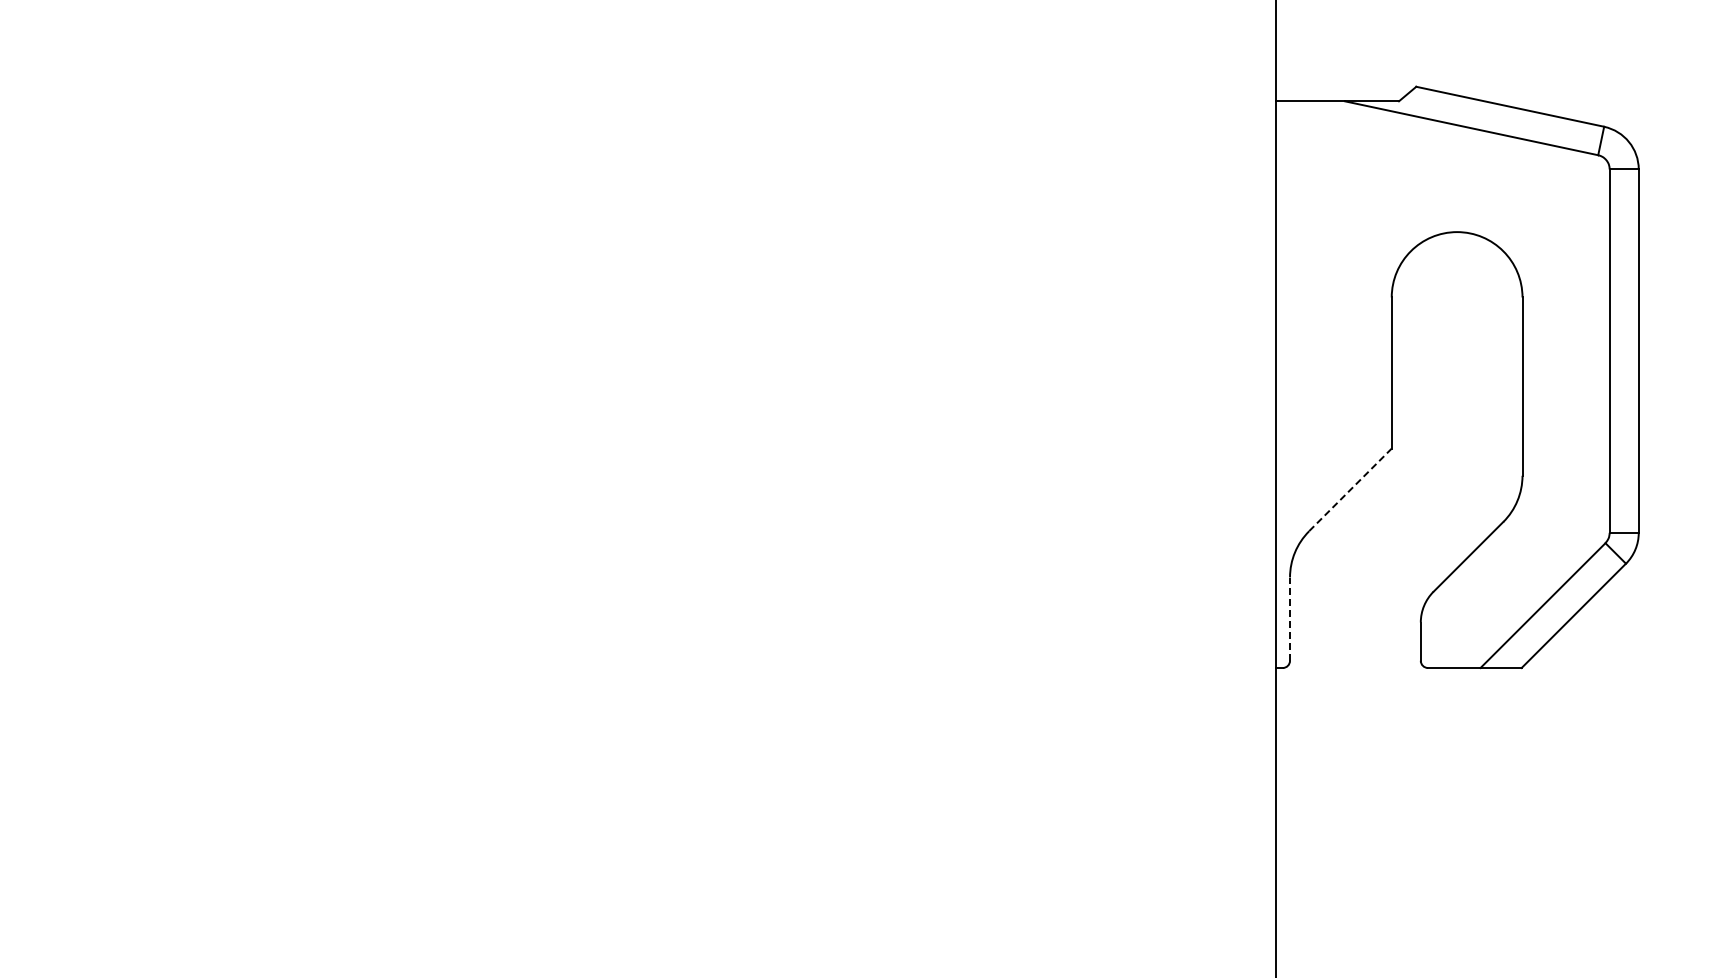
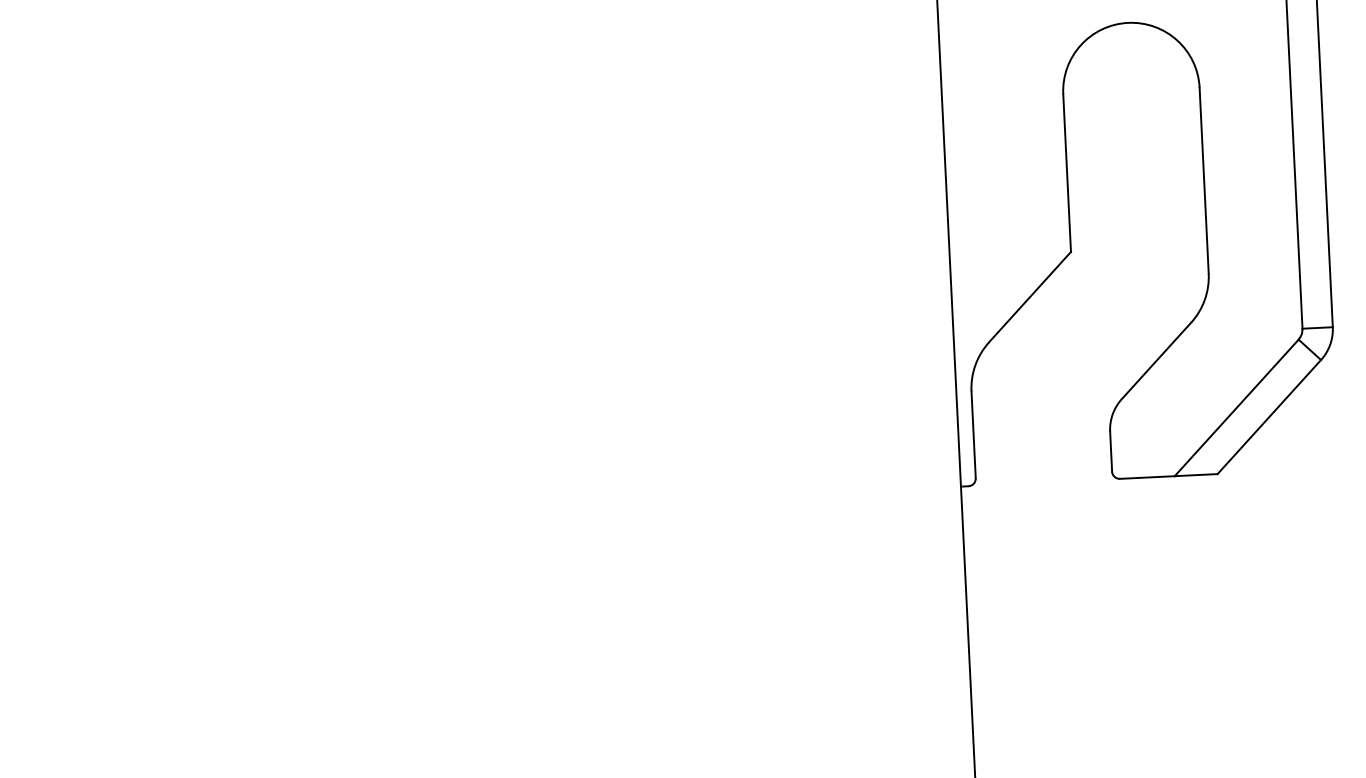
line: (1350, 489) -> (1030, 296), dashed -> solid
line: (1290, 619) -> (974, 435), dashed -> solid

